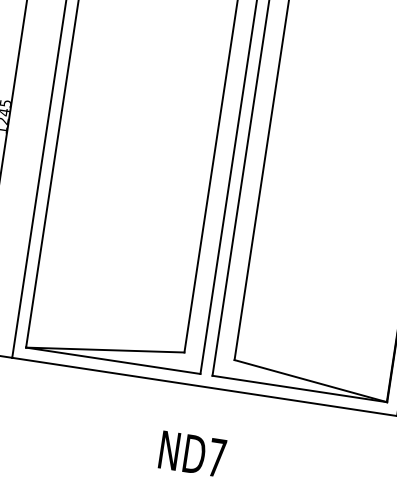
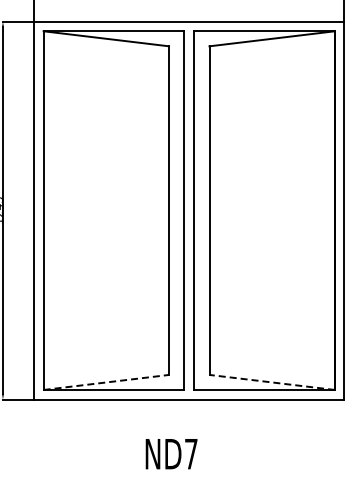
line: (105, 350) -> (106, 382), solid -> dashed
line: (310, 381) -> (271, 382), solid -> dashed
text: (192, 454) -> (171, 454), moved

